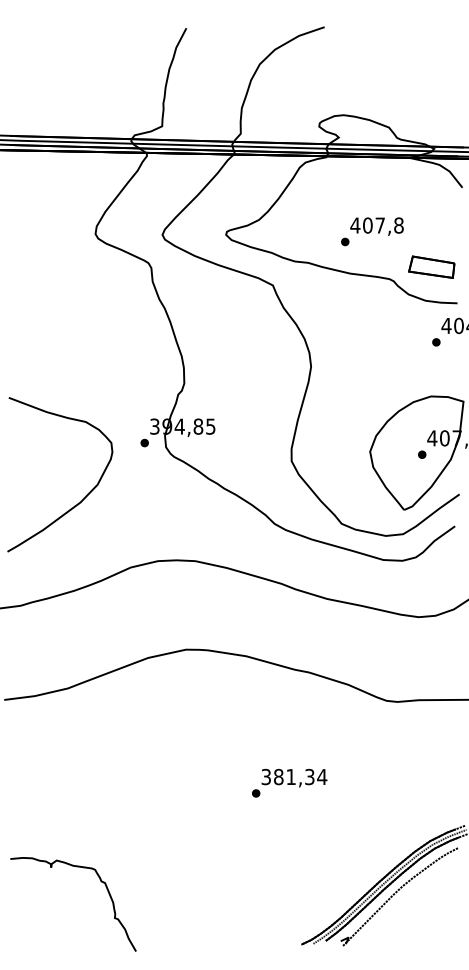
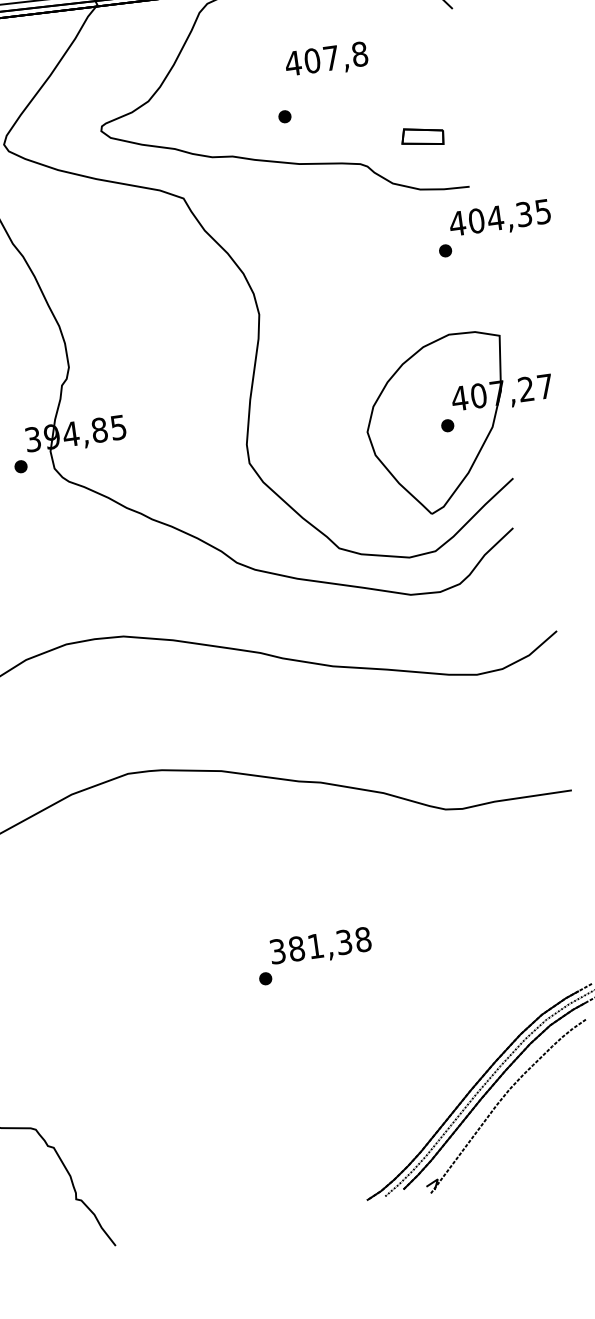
text: (376, 226) -> (325, 60), moved
part: (431, 266) -> (422, 135), size x0.6
text: (322, 776) -> (363, 938), 381,34 -> 381,38

